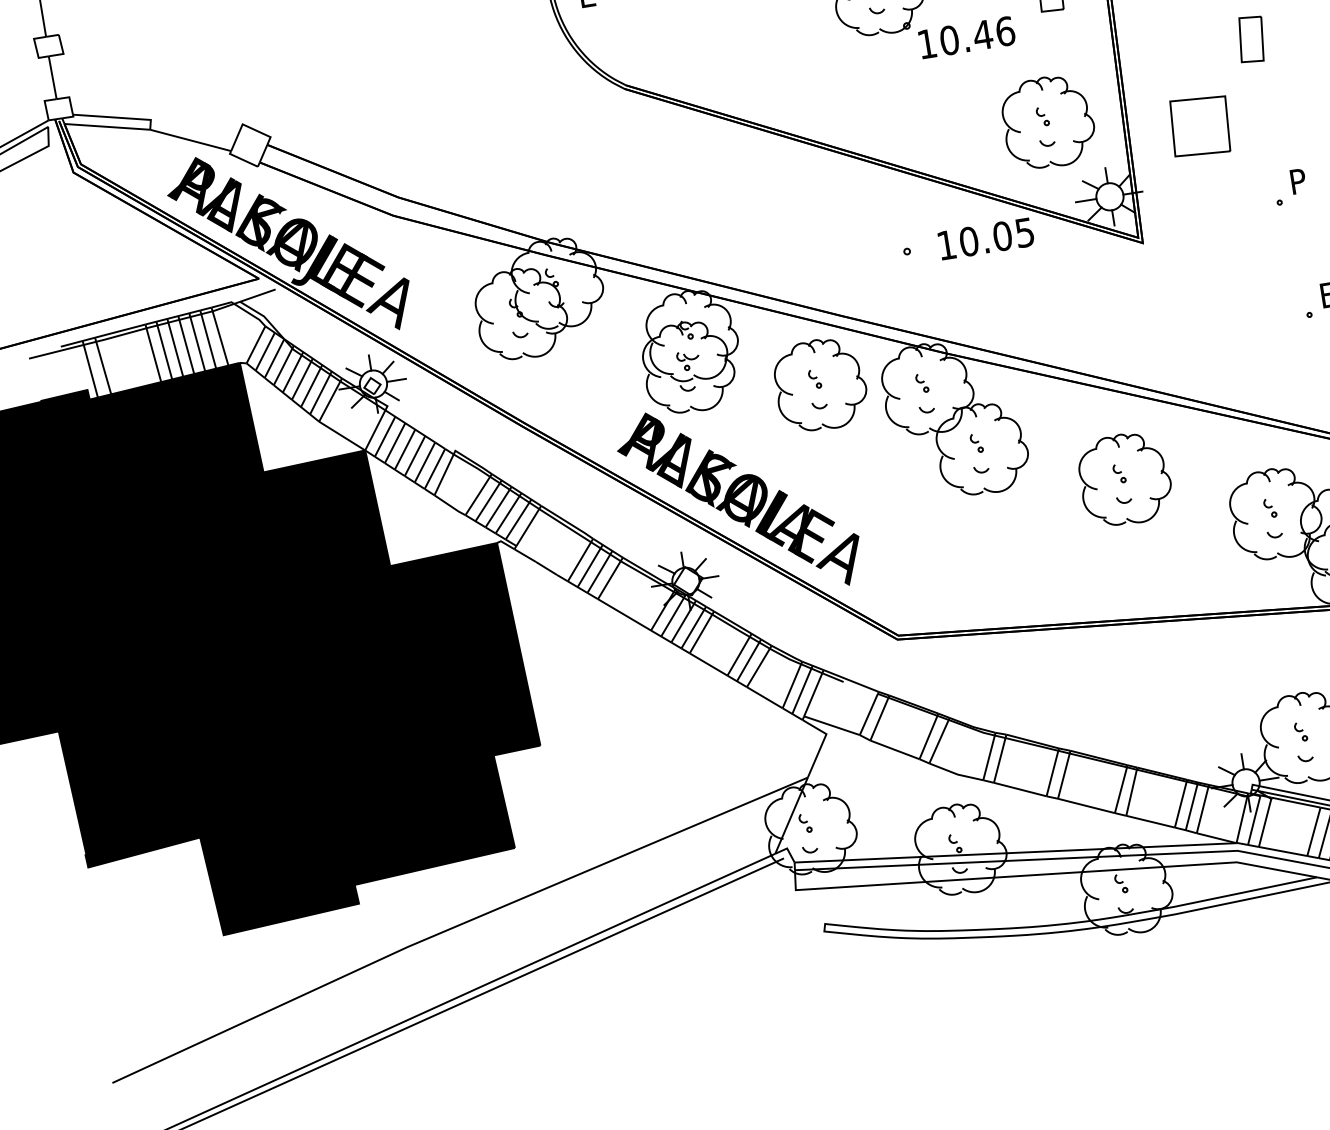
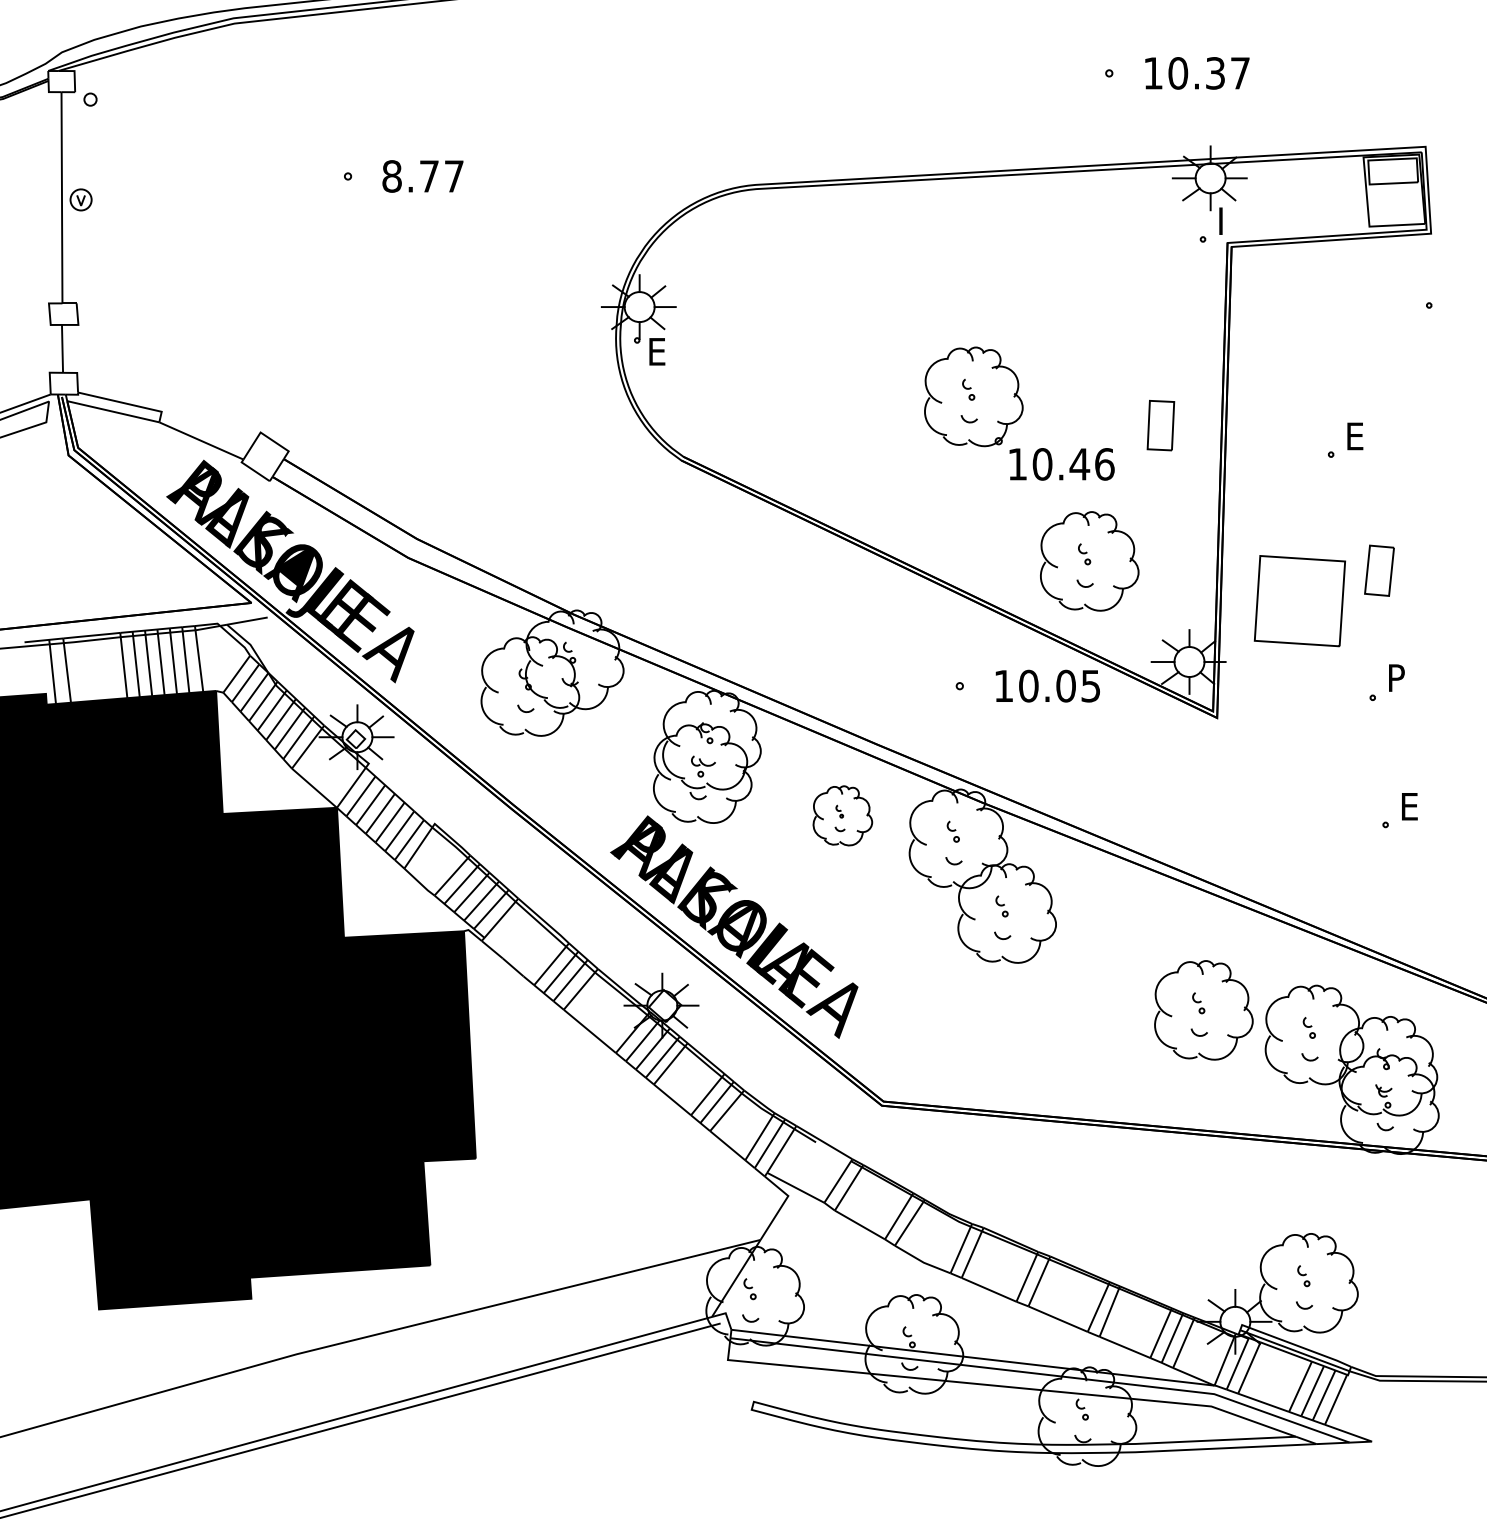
part: (1251, 39) -> (1379, 570), moved
part: (1048, 122) -> (1089, 561), moved
part: (1200, 126) -> (1299, 601), size x1.4
part: (820, 384) -> (842, 815), size x0.6
part: (1124, 479) -> (1203, 1010), moved

